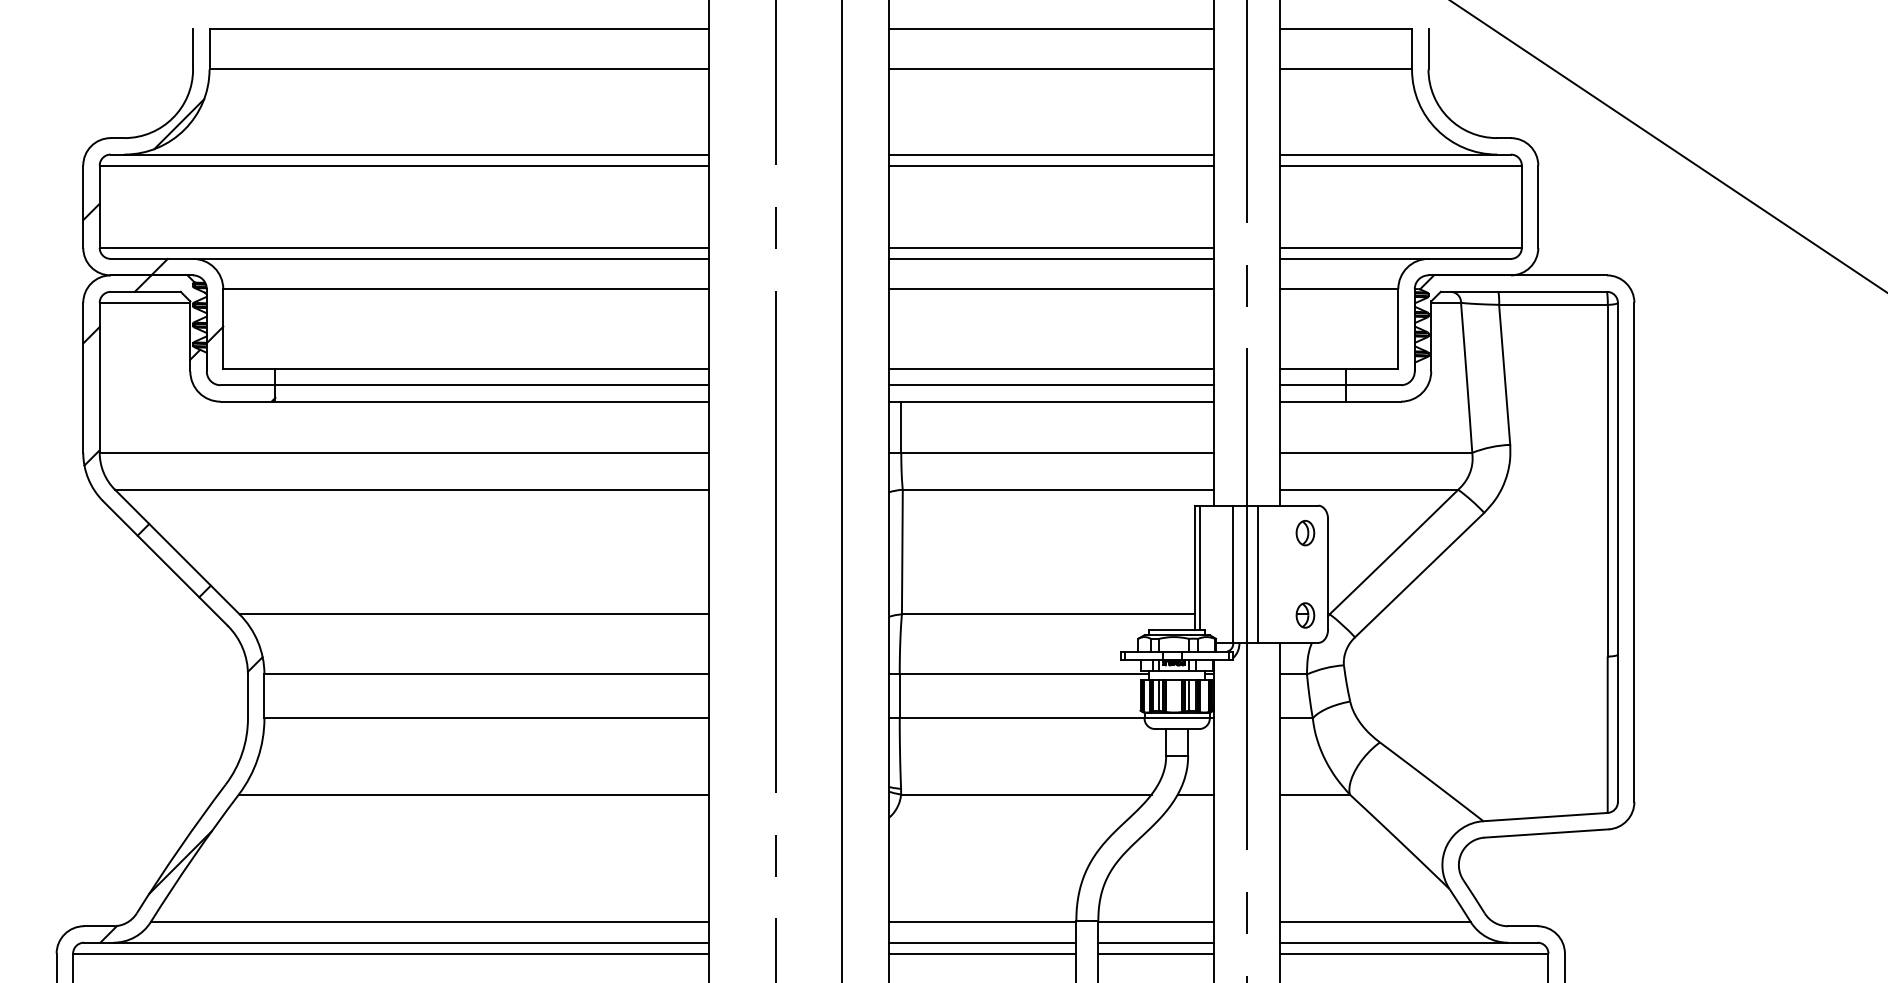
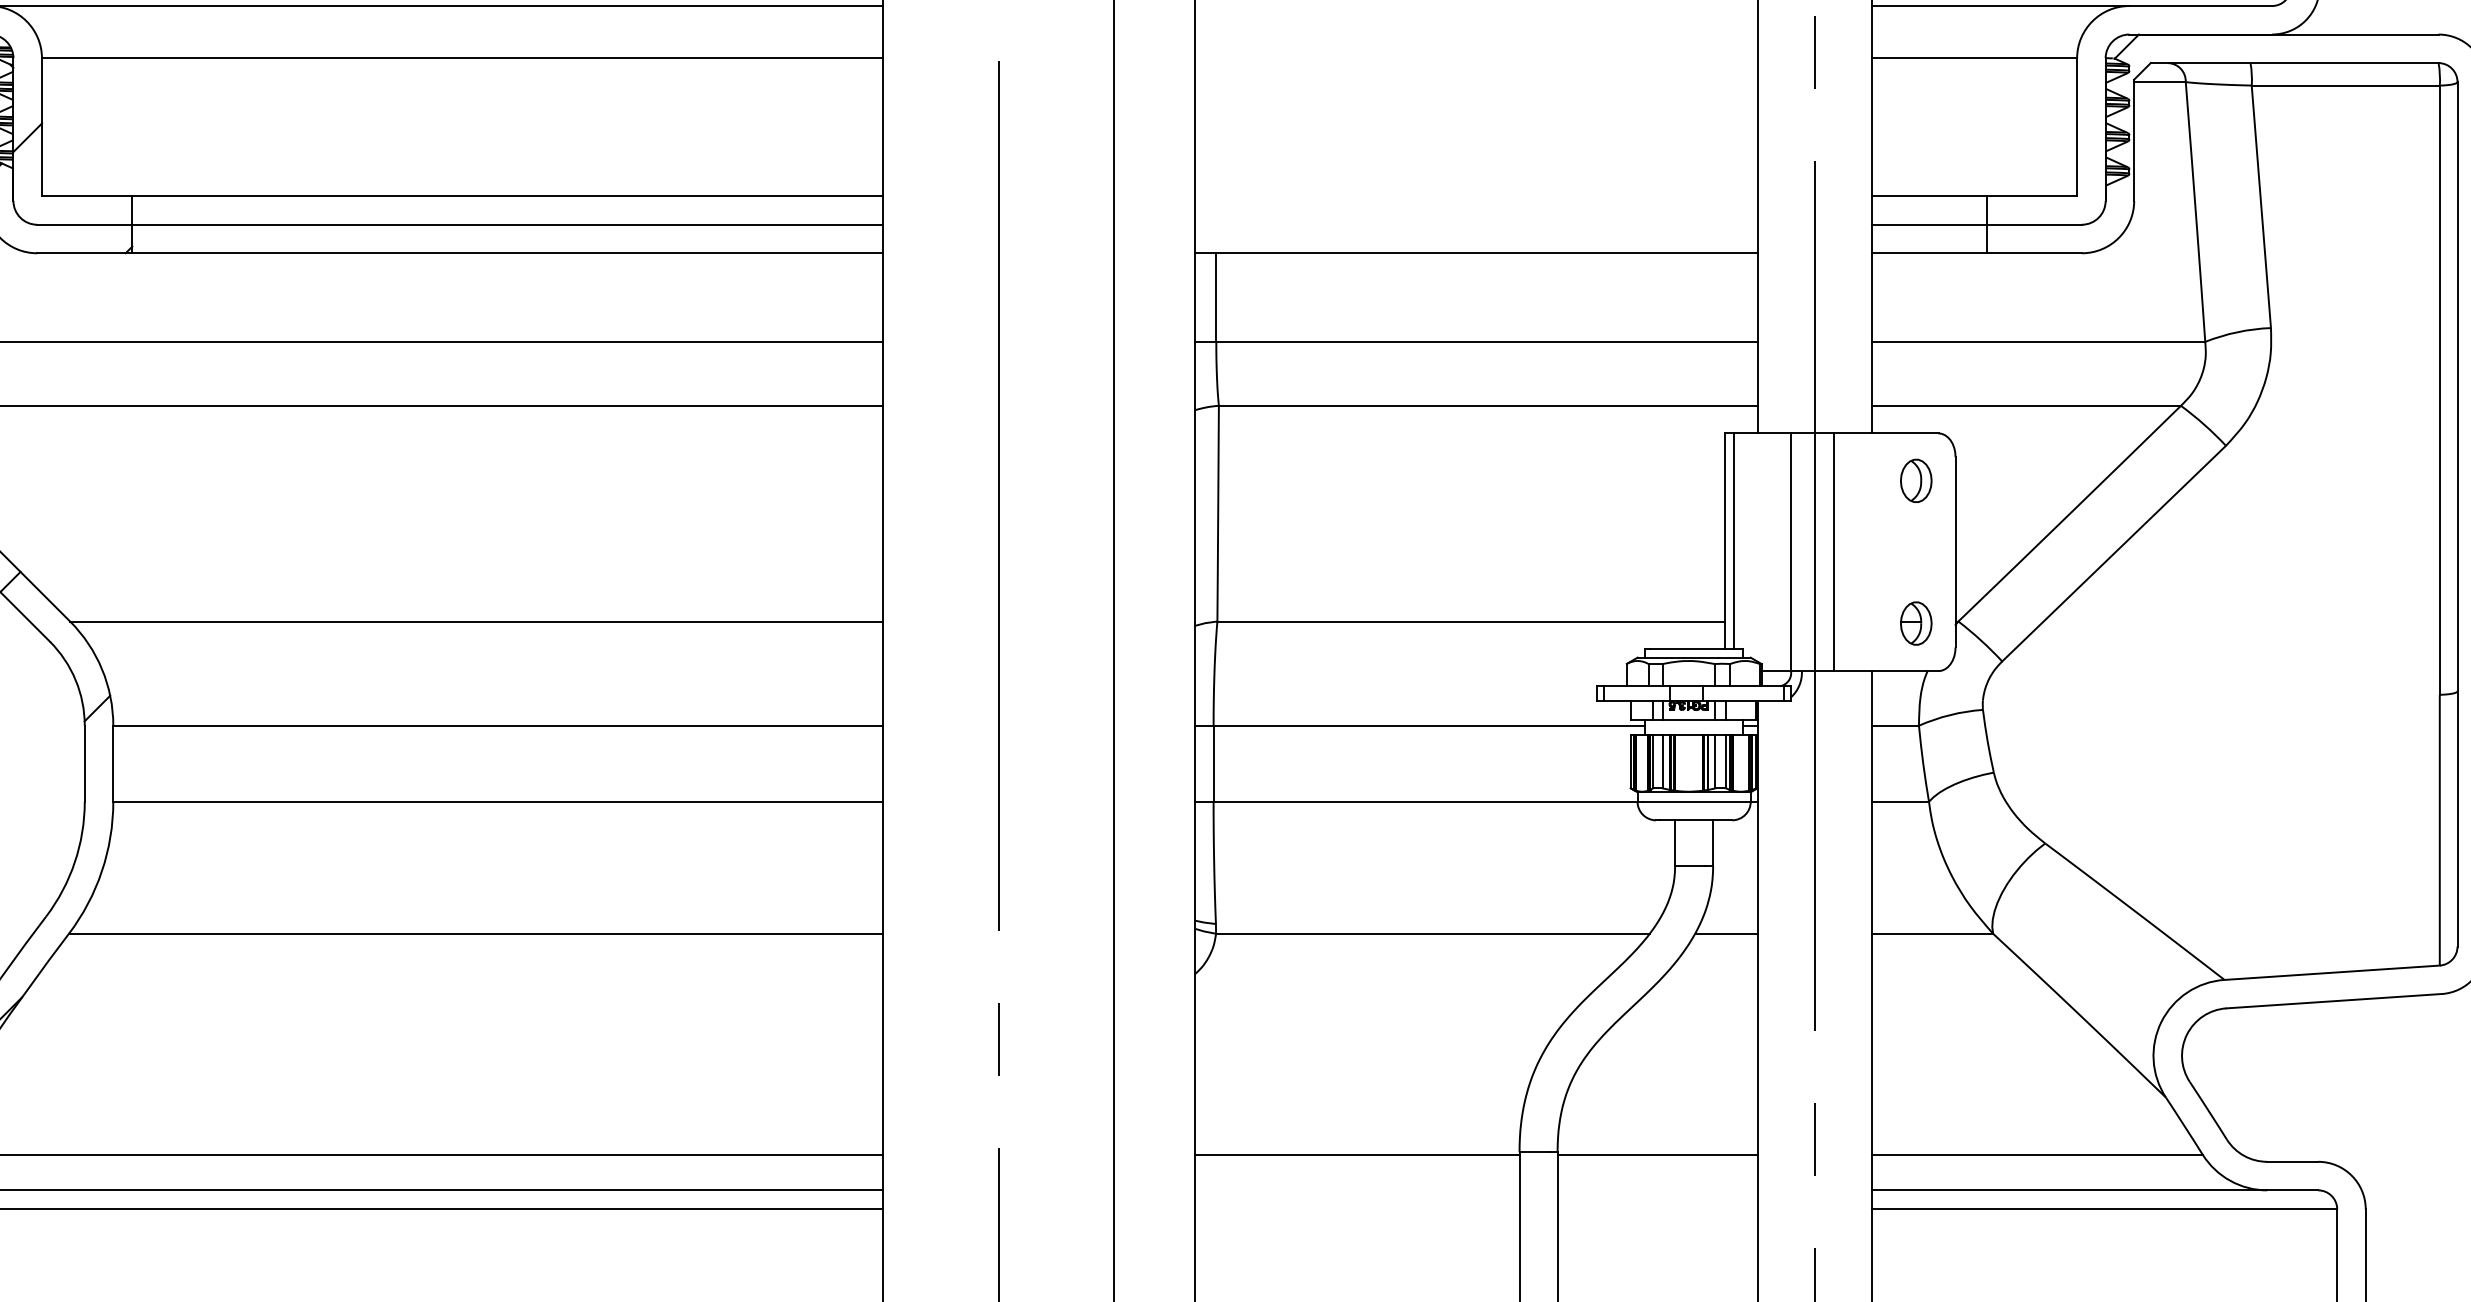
line: (1050, 258) -> (1474, 5), removed
line: (1050, 289) -> (1474, 58), removed
line: (1050, 368) -> (1474, 195), removed
line: (1050, 385) -> (1474, 225), removed
line: (982, 942) -> (1356, 1189), removed
line: (1155, 942) -> (1656, 1189), removed
line: (982, 953) -> (1356, 1209), removed
line: (1155, 953) -> (1656, 1209), removed

